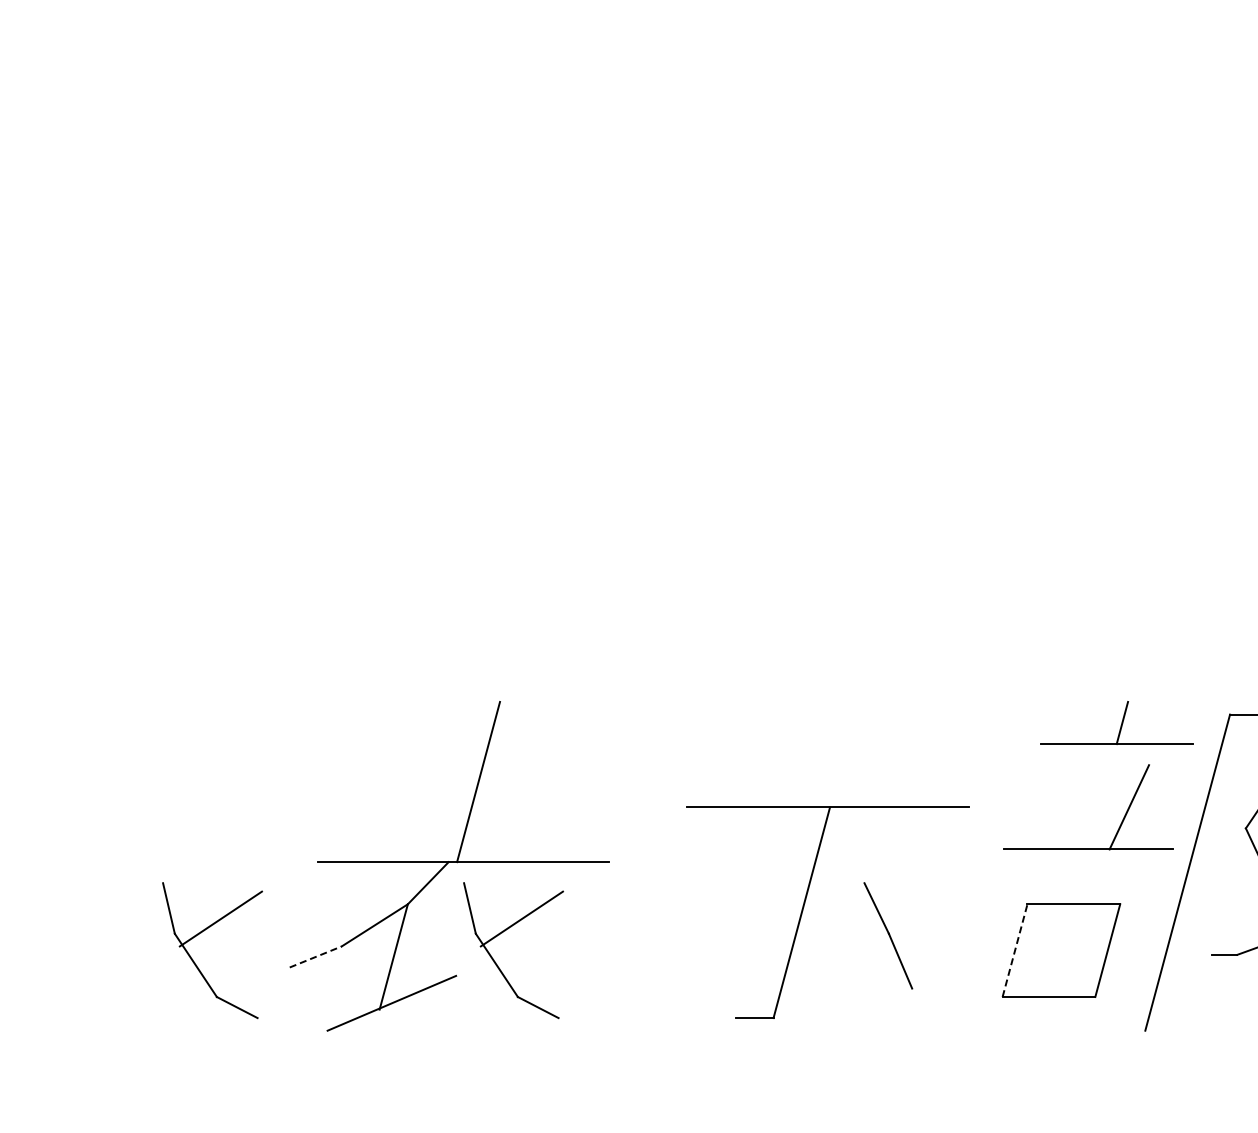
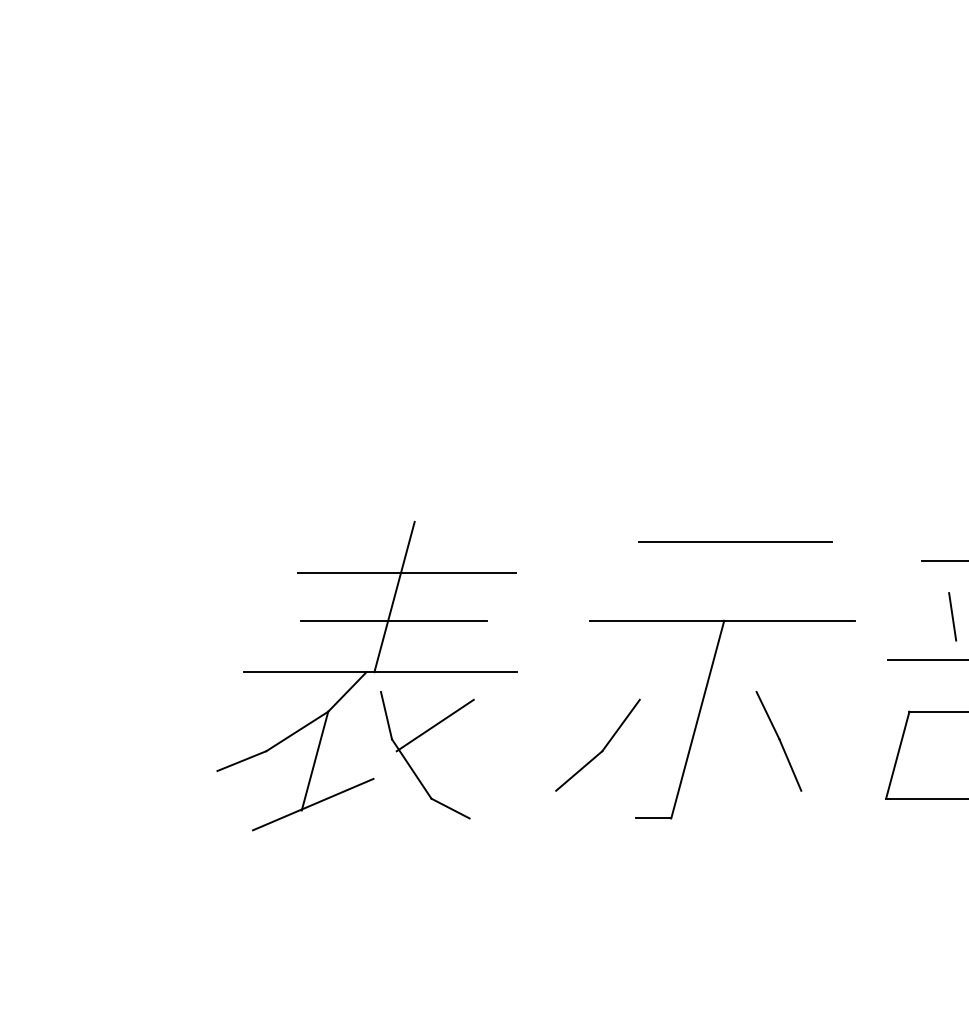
line: (841, 723) -> (735, 542), added
line: (491, 756) -> (406, 573), added
line: (1073, 802) -> (952, 616), added
line: (478, 807) -> (394, 620), added
part: (201, 933) -> (134, 739), removed
part: (701, 942) -> (603, 747), added
line: (1015, 950) -> (898, 755), dashed -> solid
line: (316, 956) -> (242, 760), dashed -> solid

